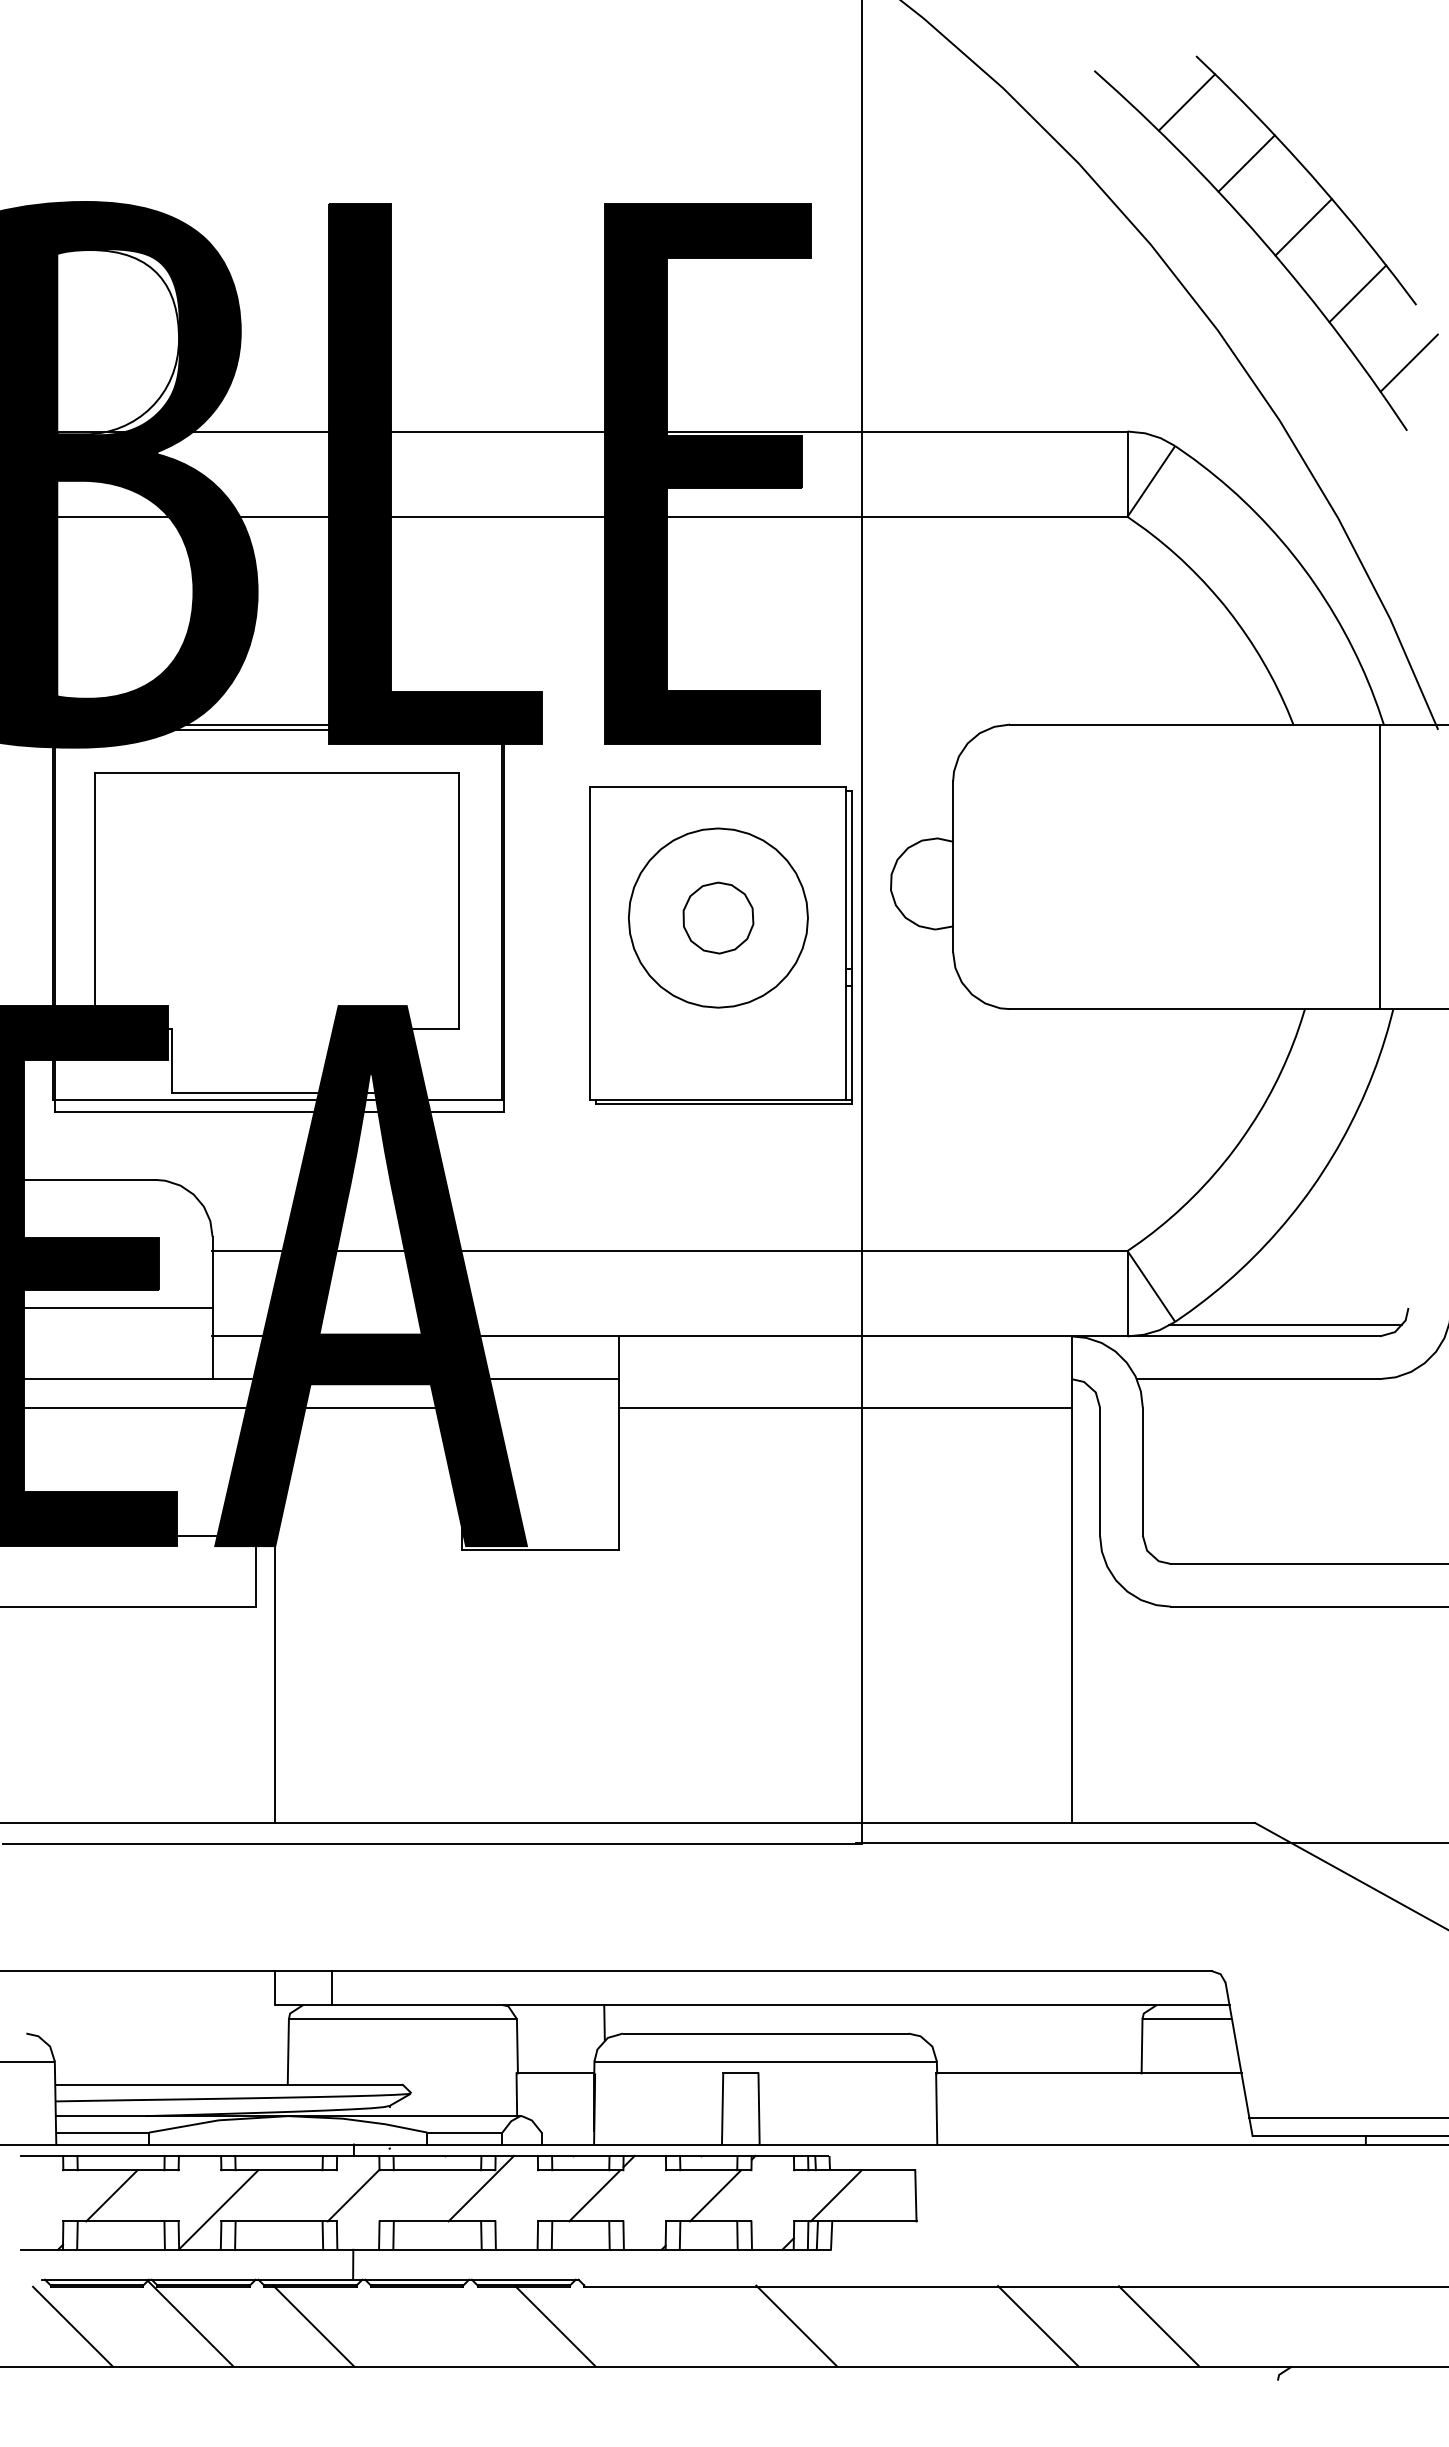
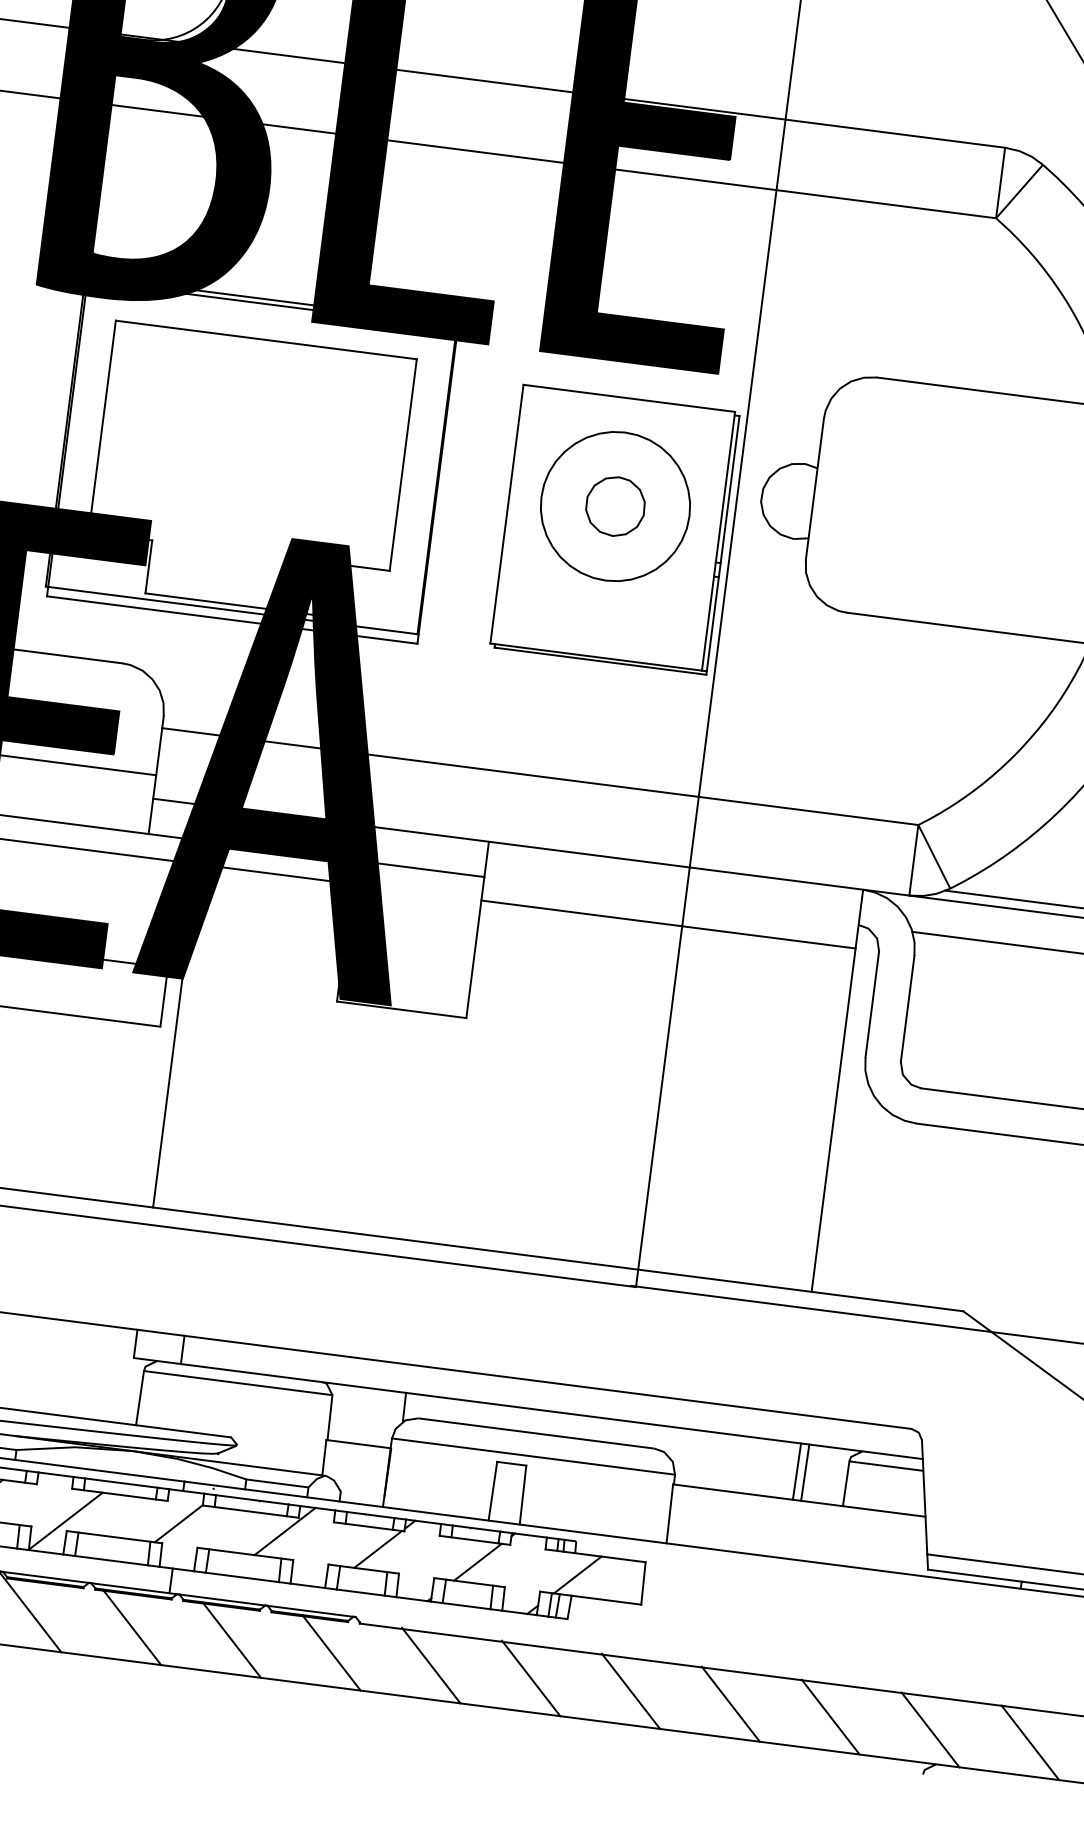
line: (1081, 2039) -> (796, 1471), added
line: (1091, 2039) -> (805, 1472), added
line: (434, 2325) -> (231, 1639), added
line: (675, 2325) -> (431, 1665), added
line: (917, 2325) -> (631, 1690), added
line: (1279, 2326) -> (930, 1729), added
line: (1400, 2326) -> (1030, 1742), added

